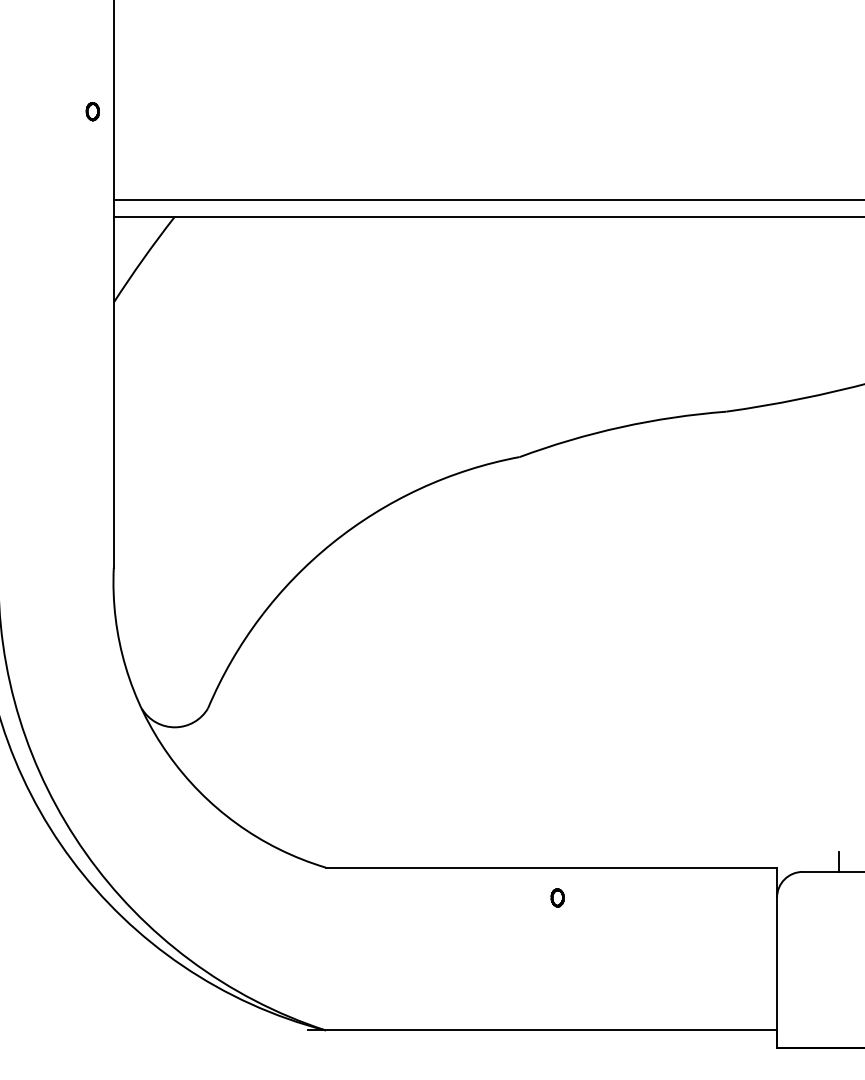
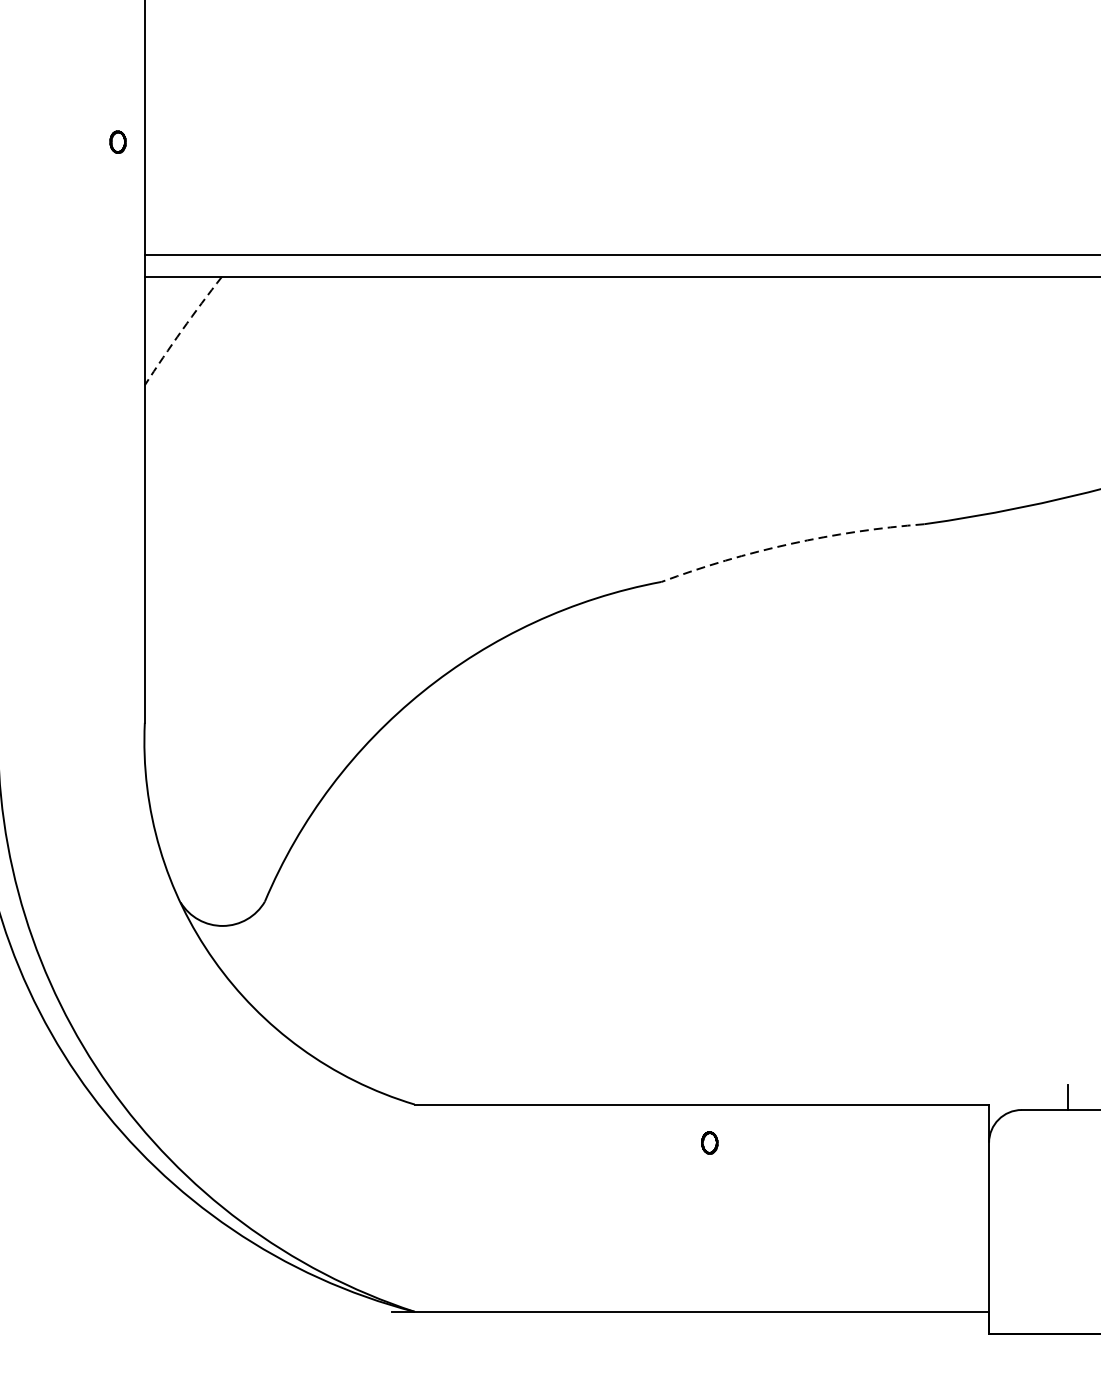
arc: (143, 259) -> (182, 330), solid -> dashed
arc: (621, 427) -> (791, 544), solid -> dashed

